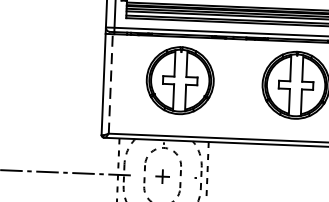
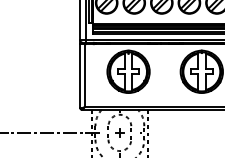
line: (110, 83) -> (84, 75), dashed -> solid

